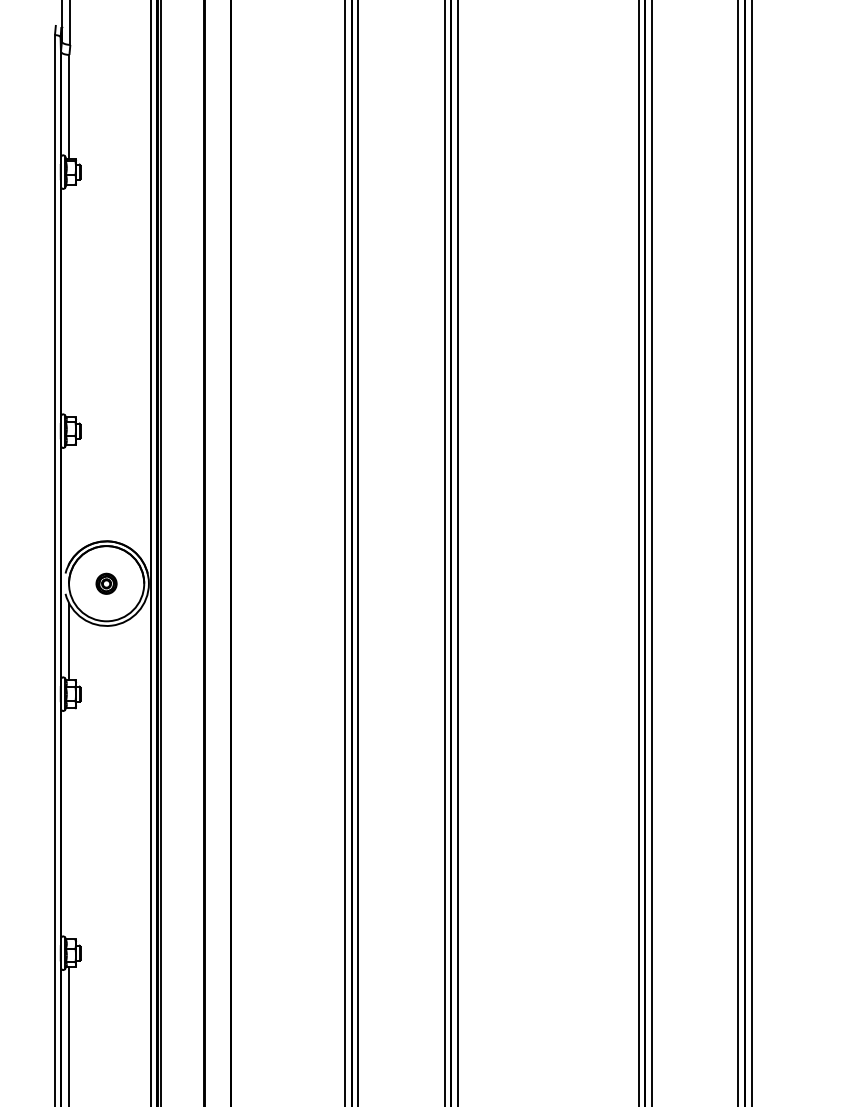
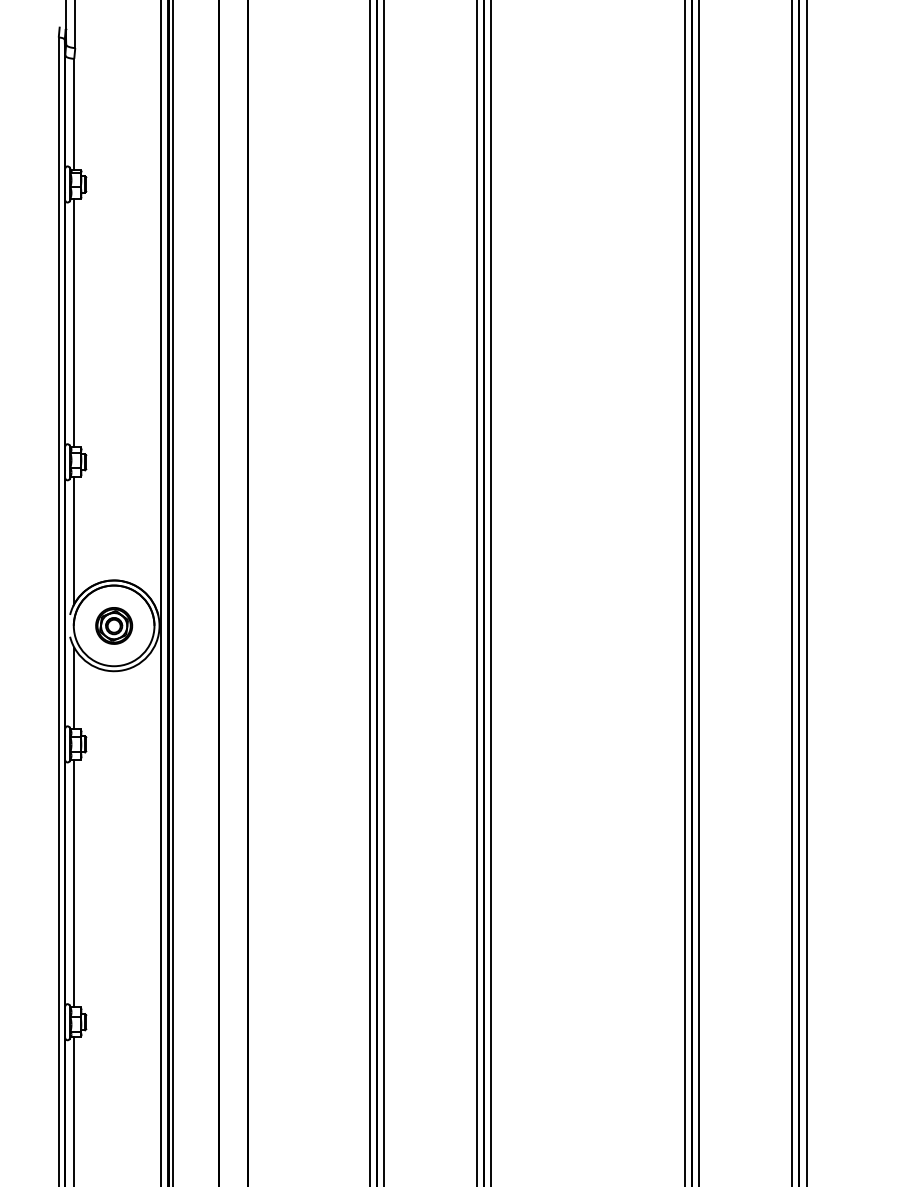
line: (69, 301) -> (74, 323), added
line: (69, 504) -> (74, 540), added
part: (106, 583) -> (114, 625), size x1.67
line: (69, 823) -> (74, 883), added

